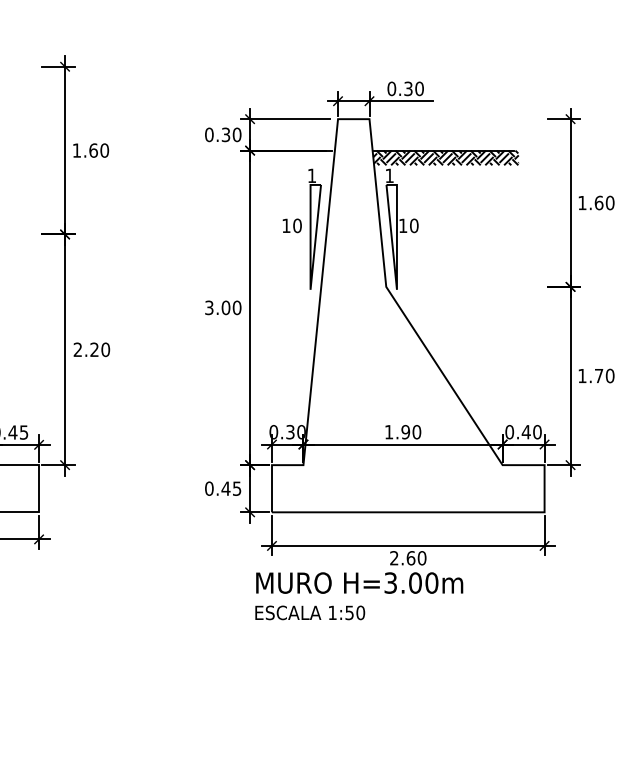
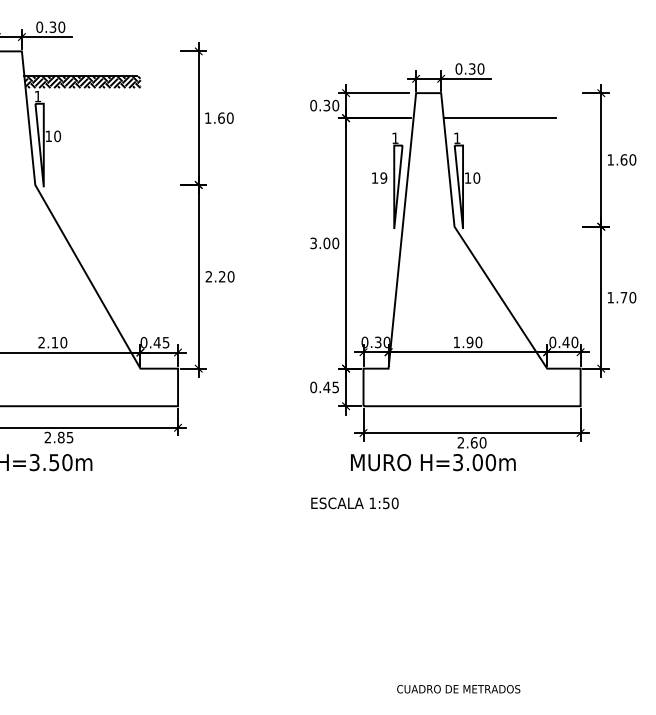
hatch: (445, 157) -> (501, 123), removed
text: (297, 225) -> (383, 177), 10 -> 19
text: (309, 613) -> (354, 503), moved

